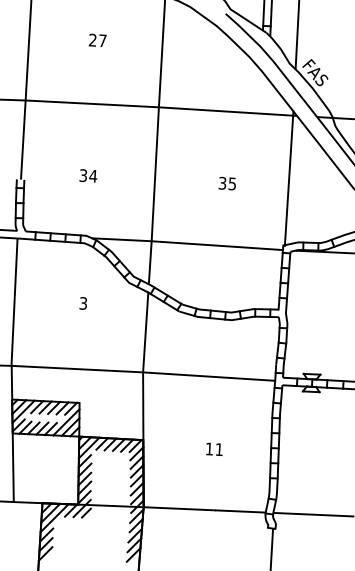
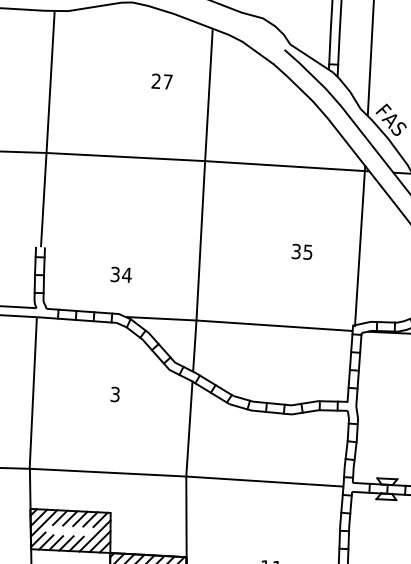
text: (97, 39) -> (161, 80), moved
text: (88, 175) -> (121, 274), moved
text: (226, 183) -> (301, 251), moved

